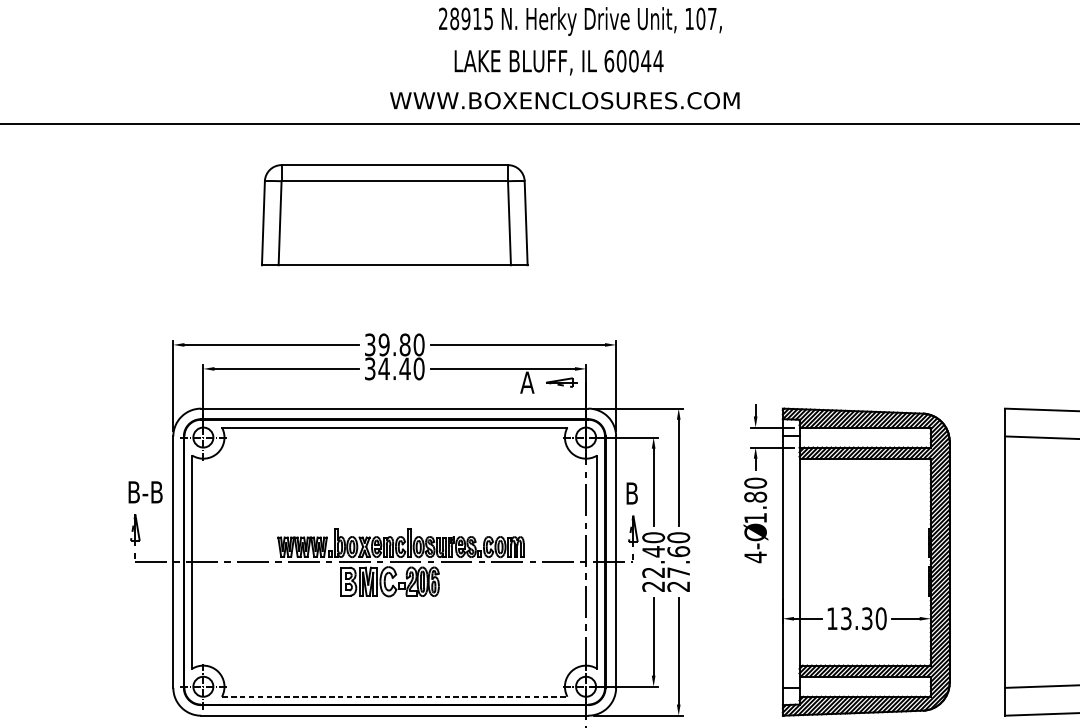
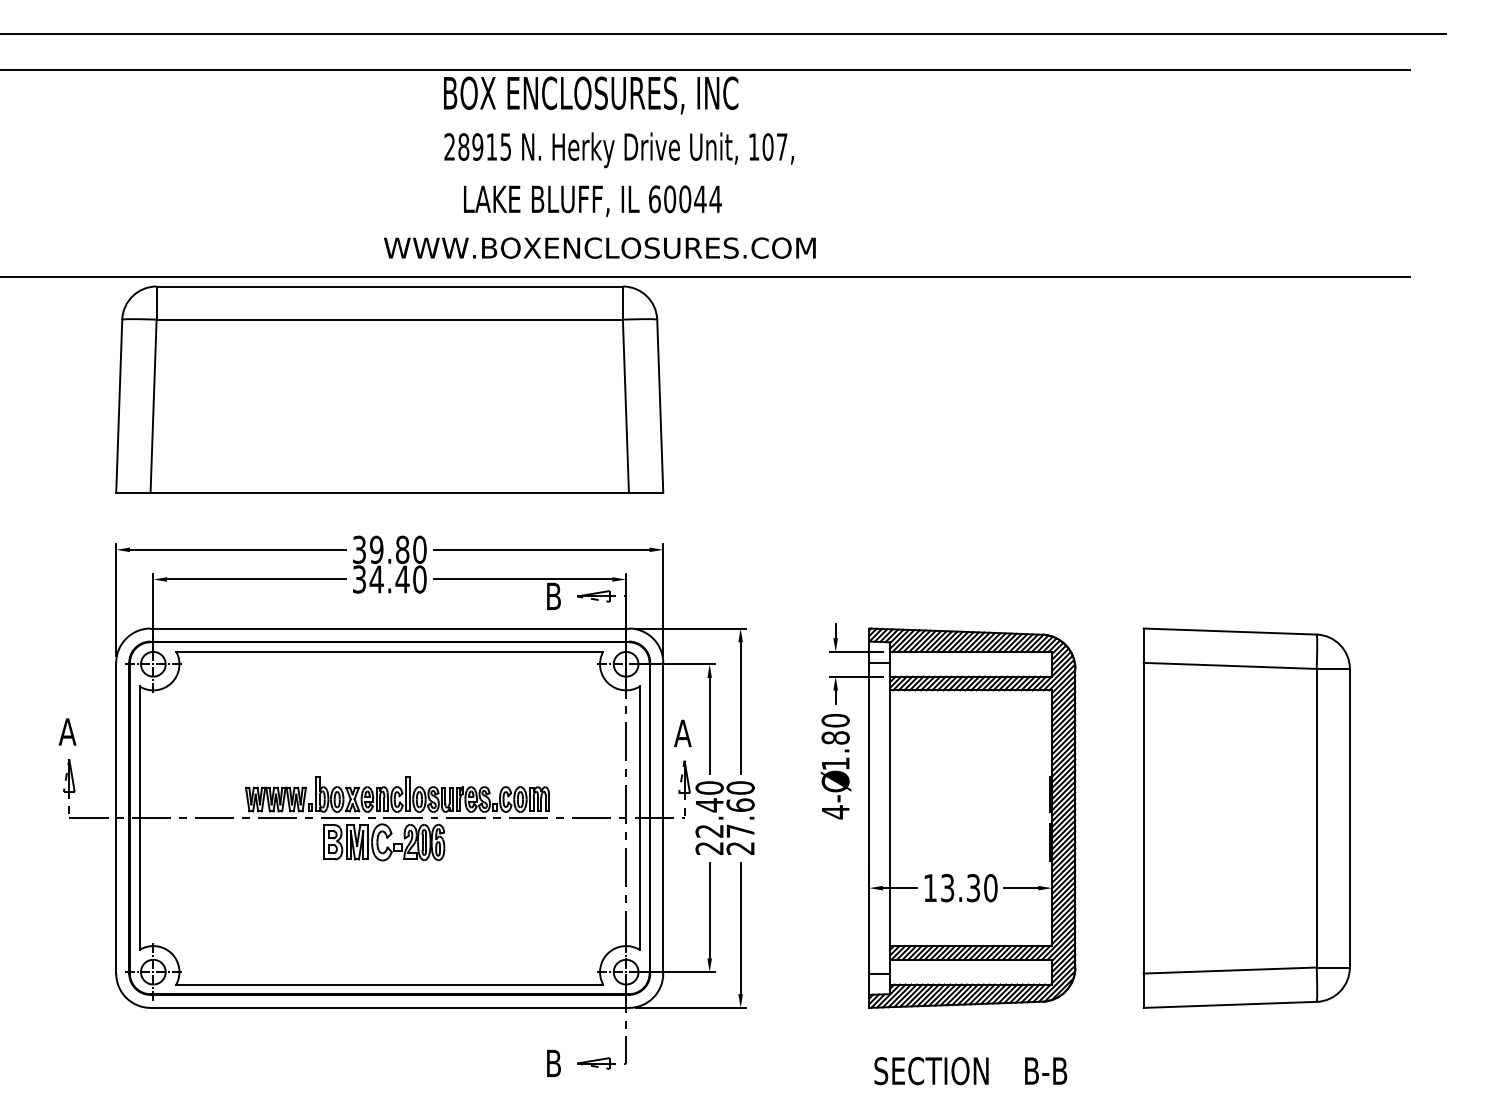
part: (394, 215) -> (389, 389), size x1.67
text: (527, 382) -> (553, 596), A -> B
text: (144, 491) -> (80, 731), B-B -> A
text: (631, 492) -> (682, 732), B -> A
line: (395, 696) -> (390, 984), dashed -> solid

